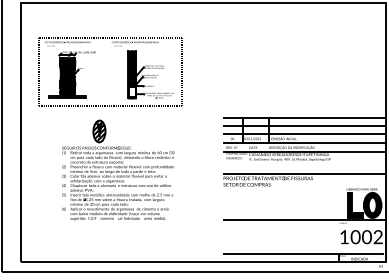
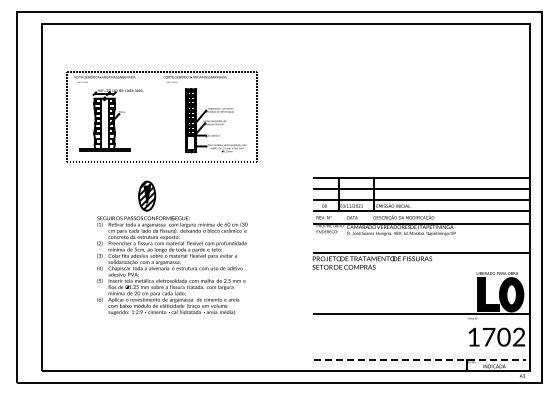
hatch: (67, 76) -> (104, 122), removed
text: (355, 236) -> (488, 336), 1002 -> 1702
line: (304, 253) -> (420, 359), solid -> dashed

